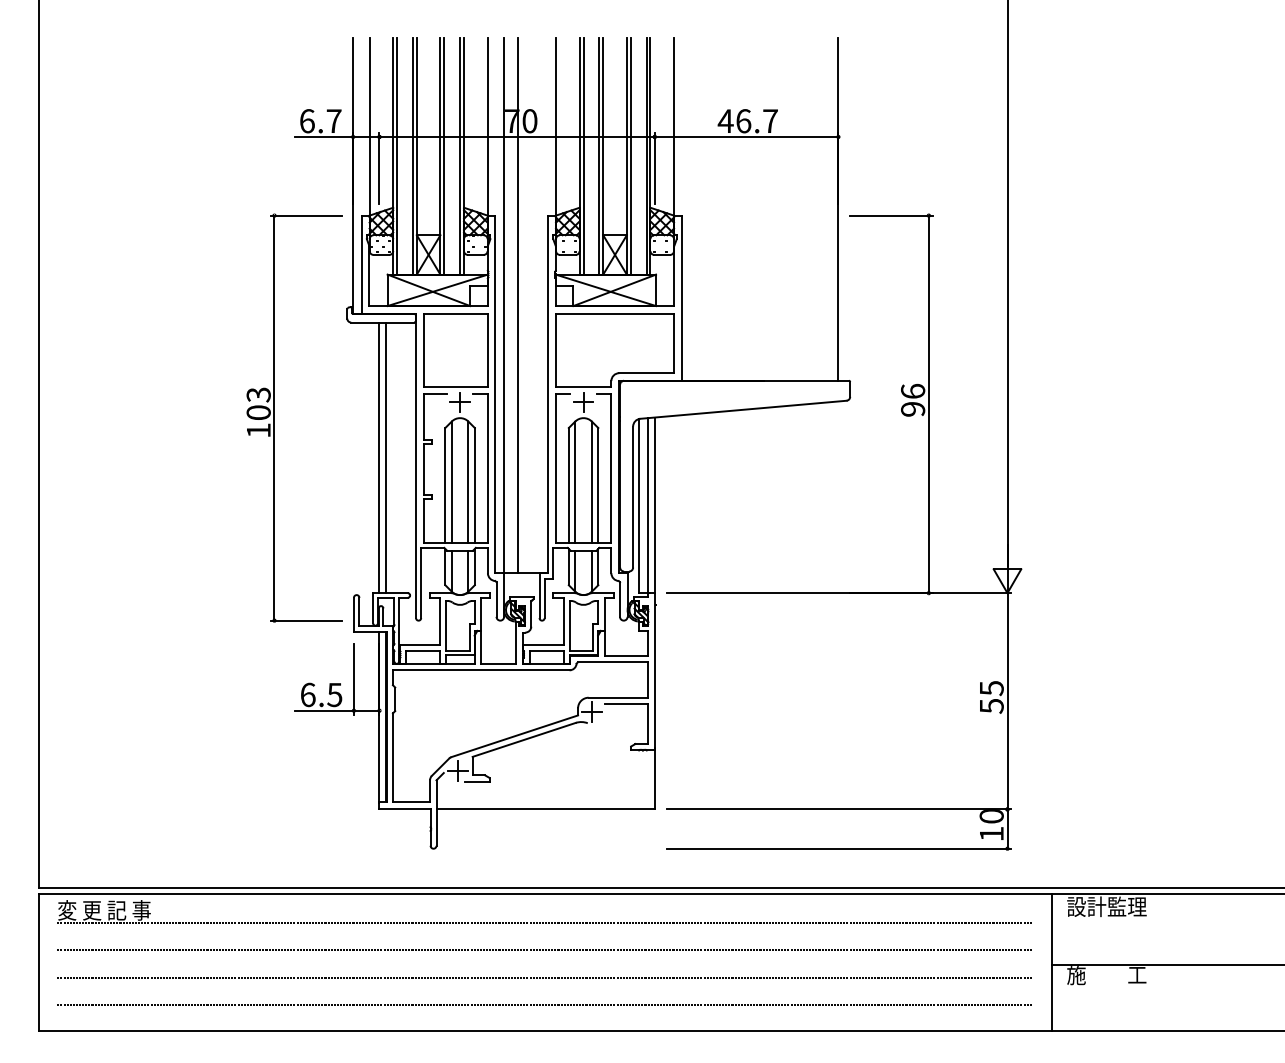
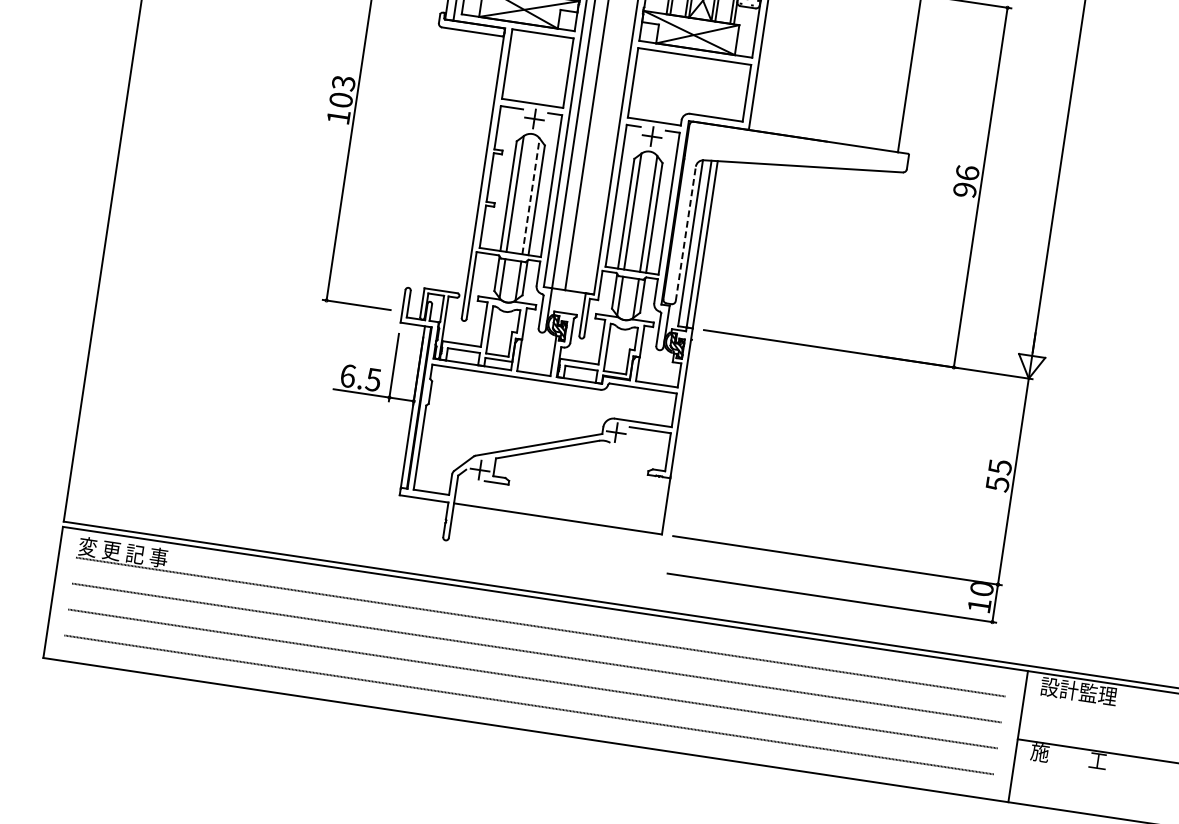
line: (379, 457) -> (449, 160), removed
line: (385, 457) -> (455, 160), removed
line: (468, 482) -> (531, 196), solid -> dashed
line: (633, 496) -> (686, 233), solid -> dashed

